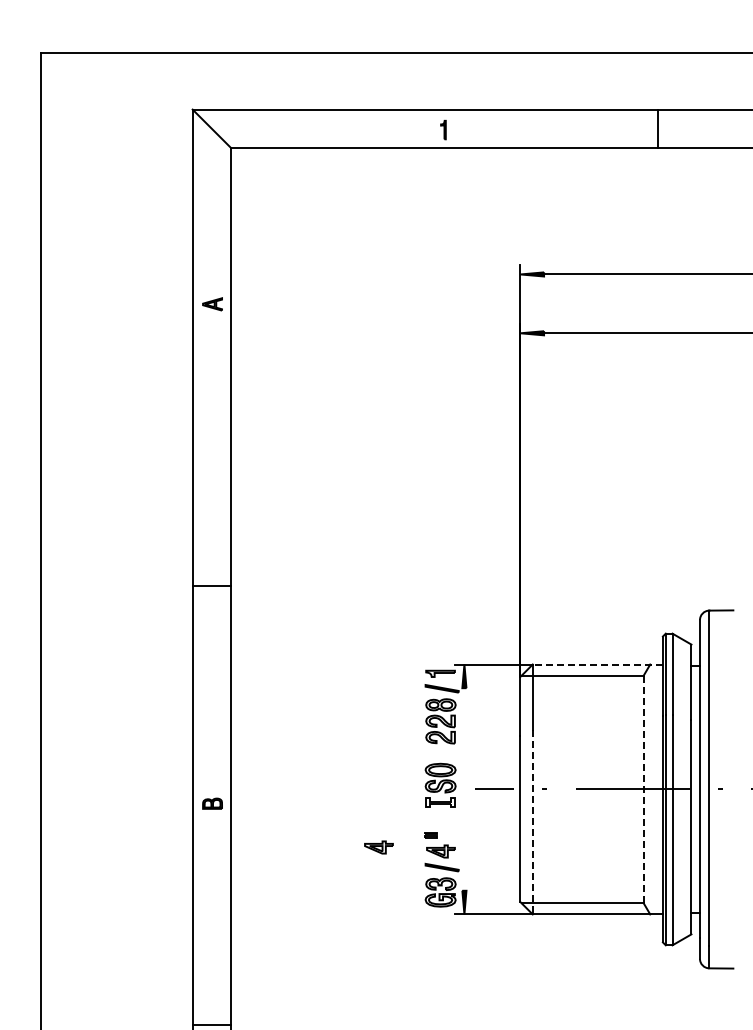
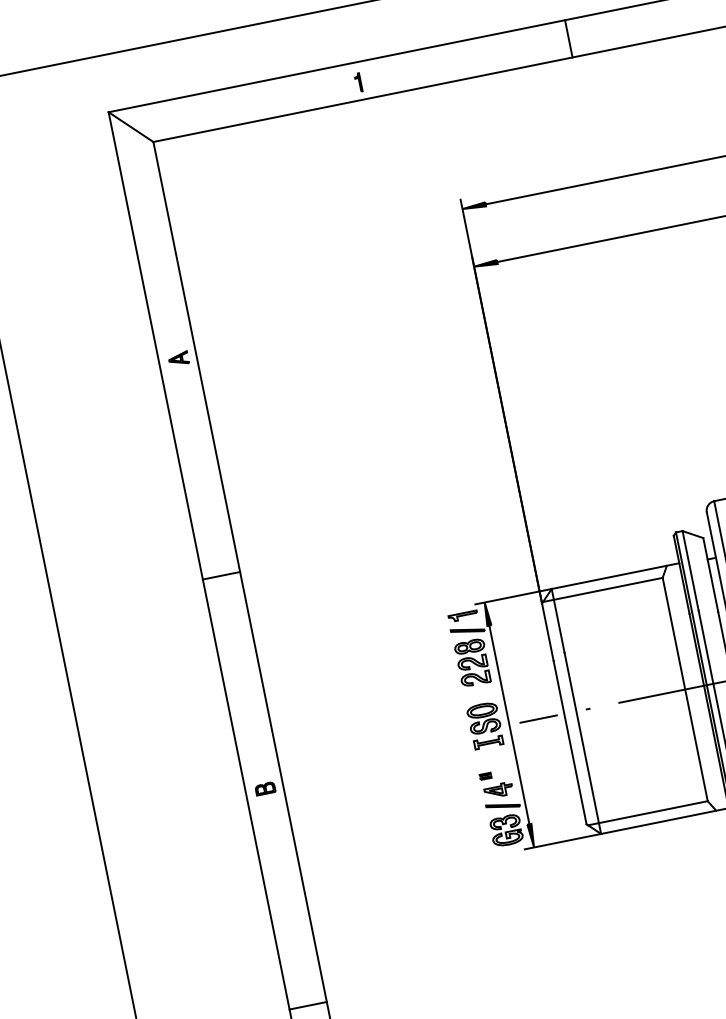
part: (212, 304) -> (178, 359), moved
line: (597, 664) -> (615, 576), dashed -> solid
line: (464, 789) -> (509, 724), added
line: (643, 789) -> (684, 689), dashed -> solid
line: (532, 822) -> (582, 743), dashed -> solid
part: (378, 847) -> (436, 798), removed

